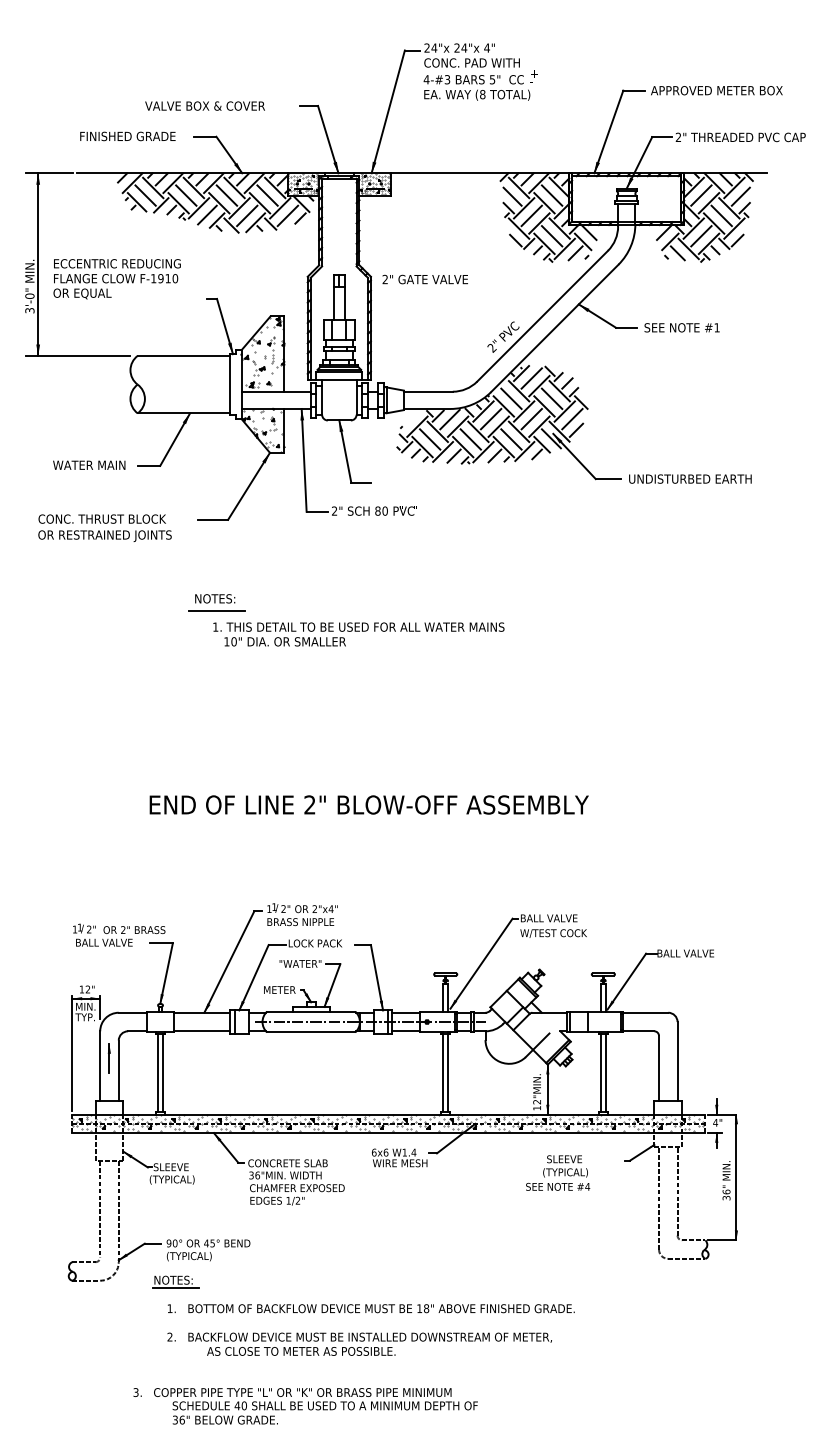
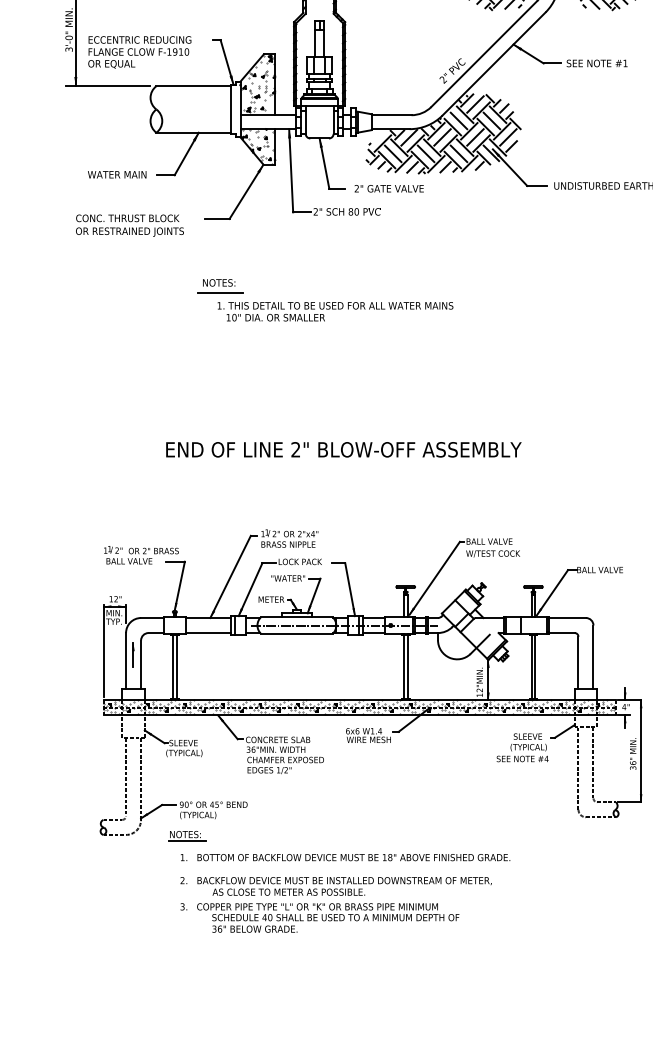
text: (116, 279) -> (139, 52), moved
text: (424, 279) -> (388, 188), moved
text: (558, 1172) -> (522, 747), moved
text: (305, 1406) -> (319, 918), moved

